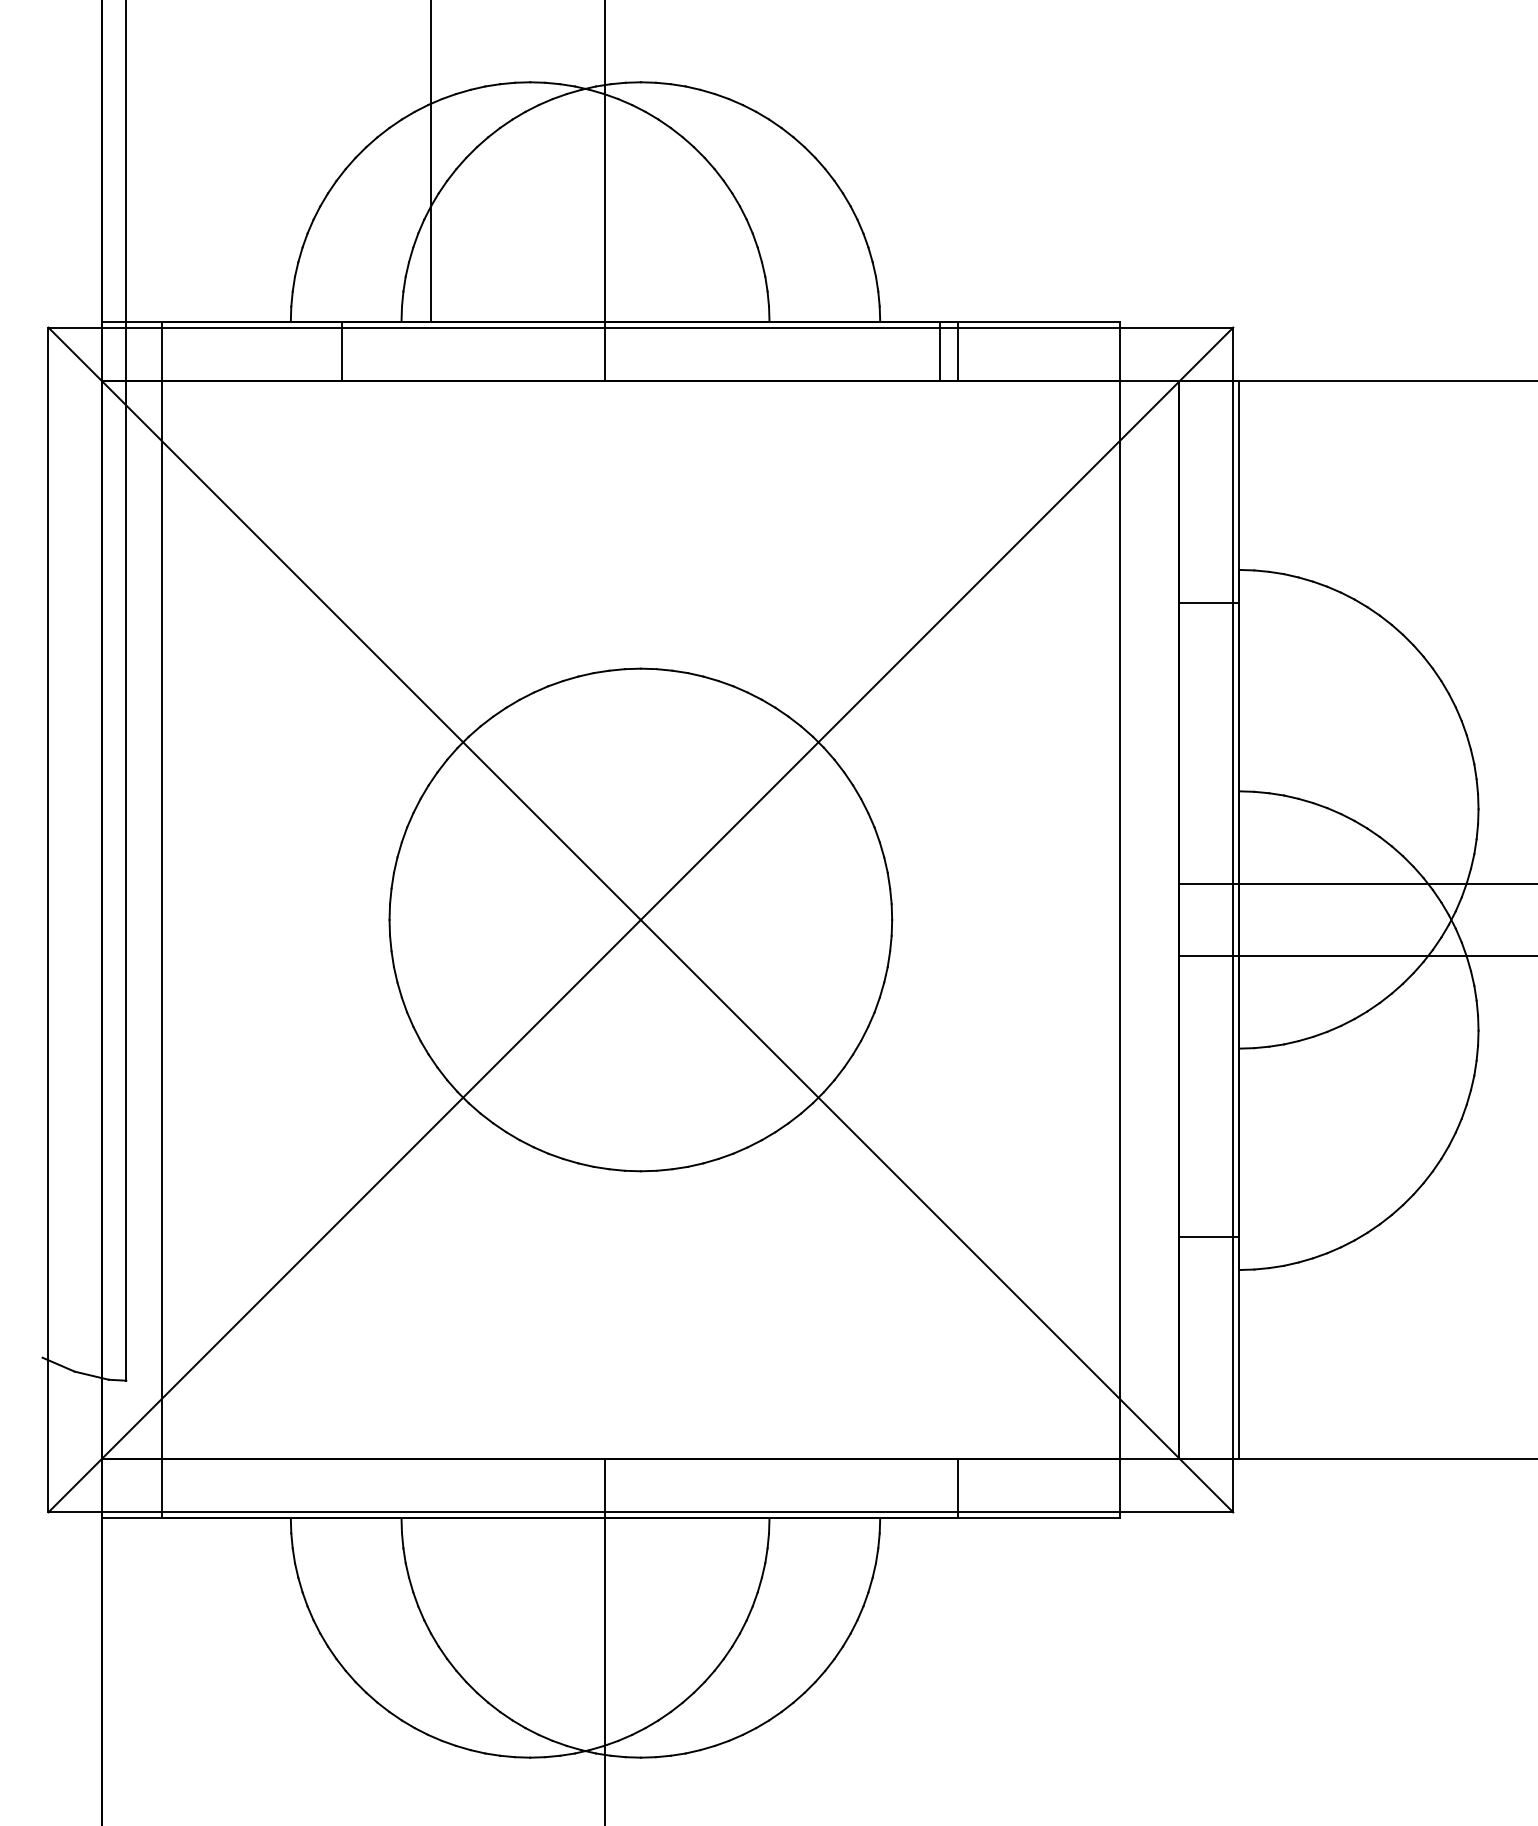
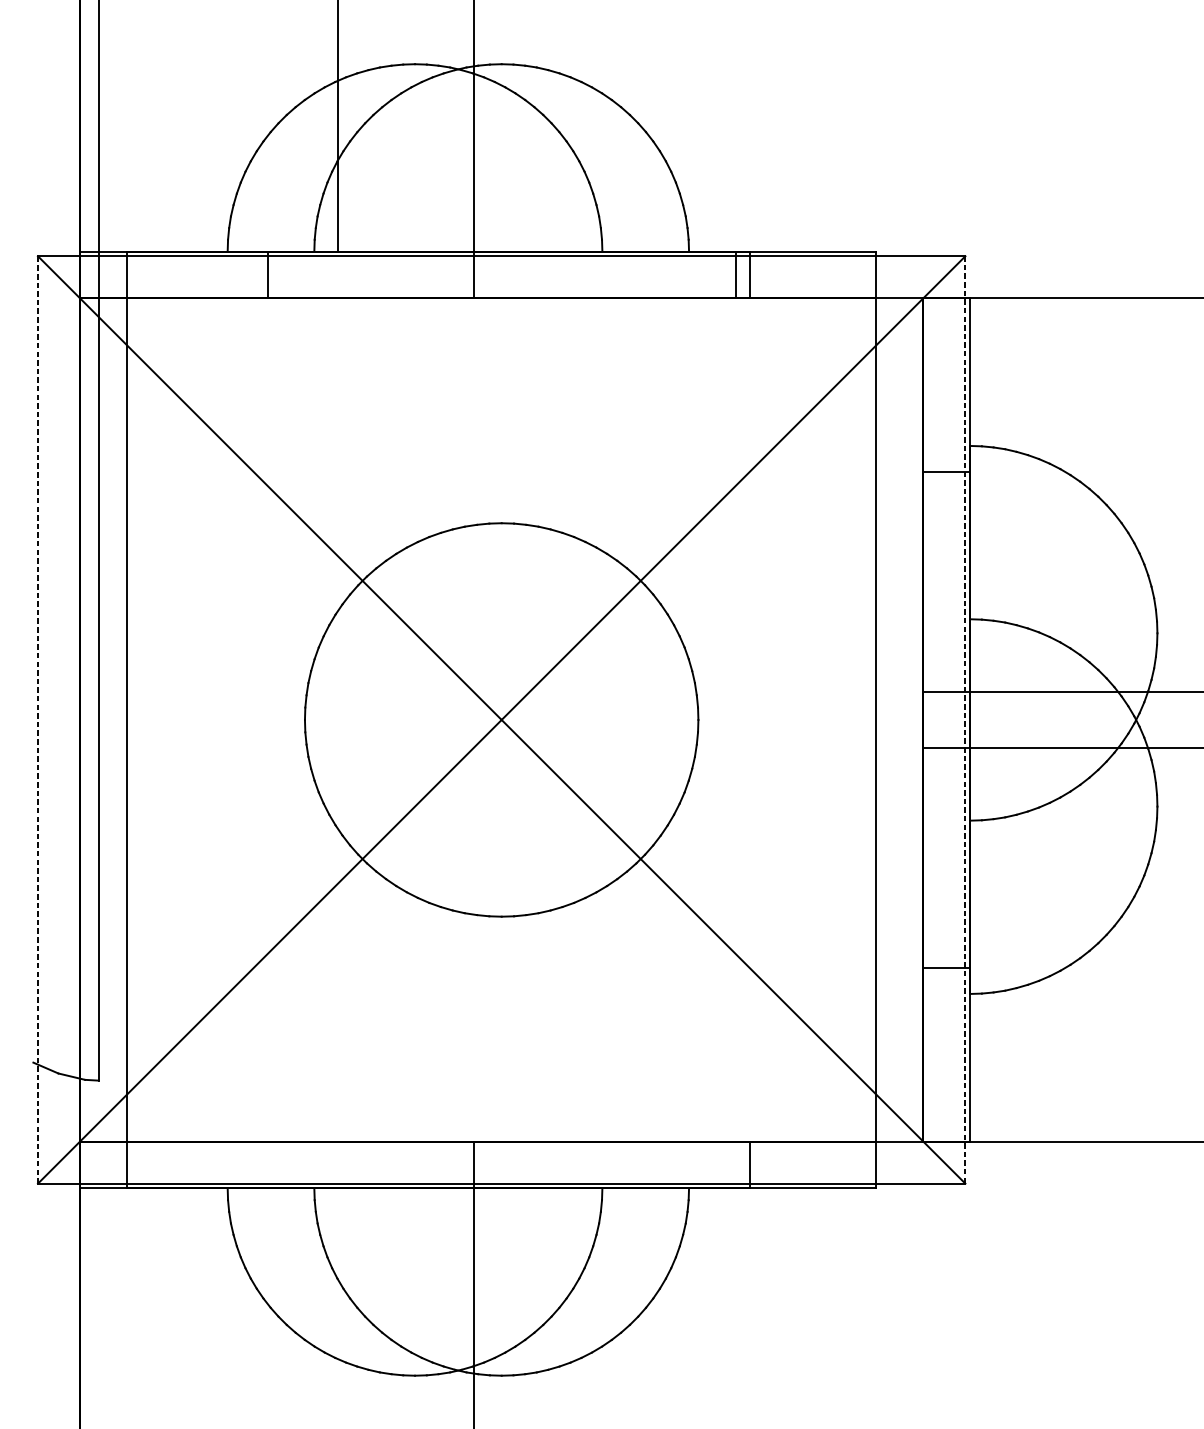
line: (48, 919) -> (37, 719), solid -> dashed
line: (1233, 920) -> (965, 720), solid -> dashed

